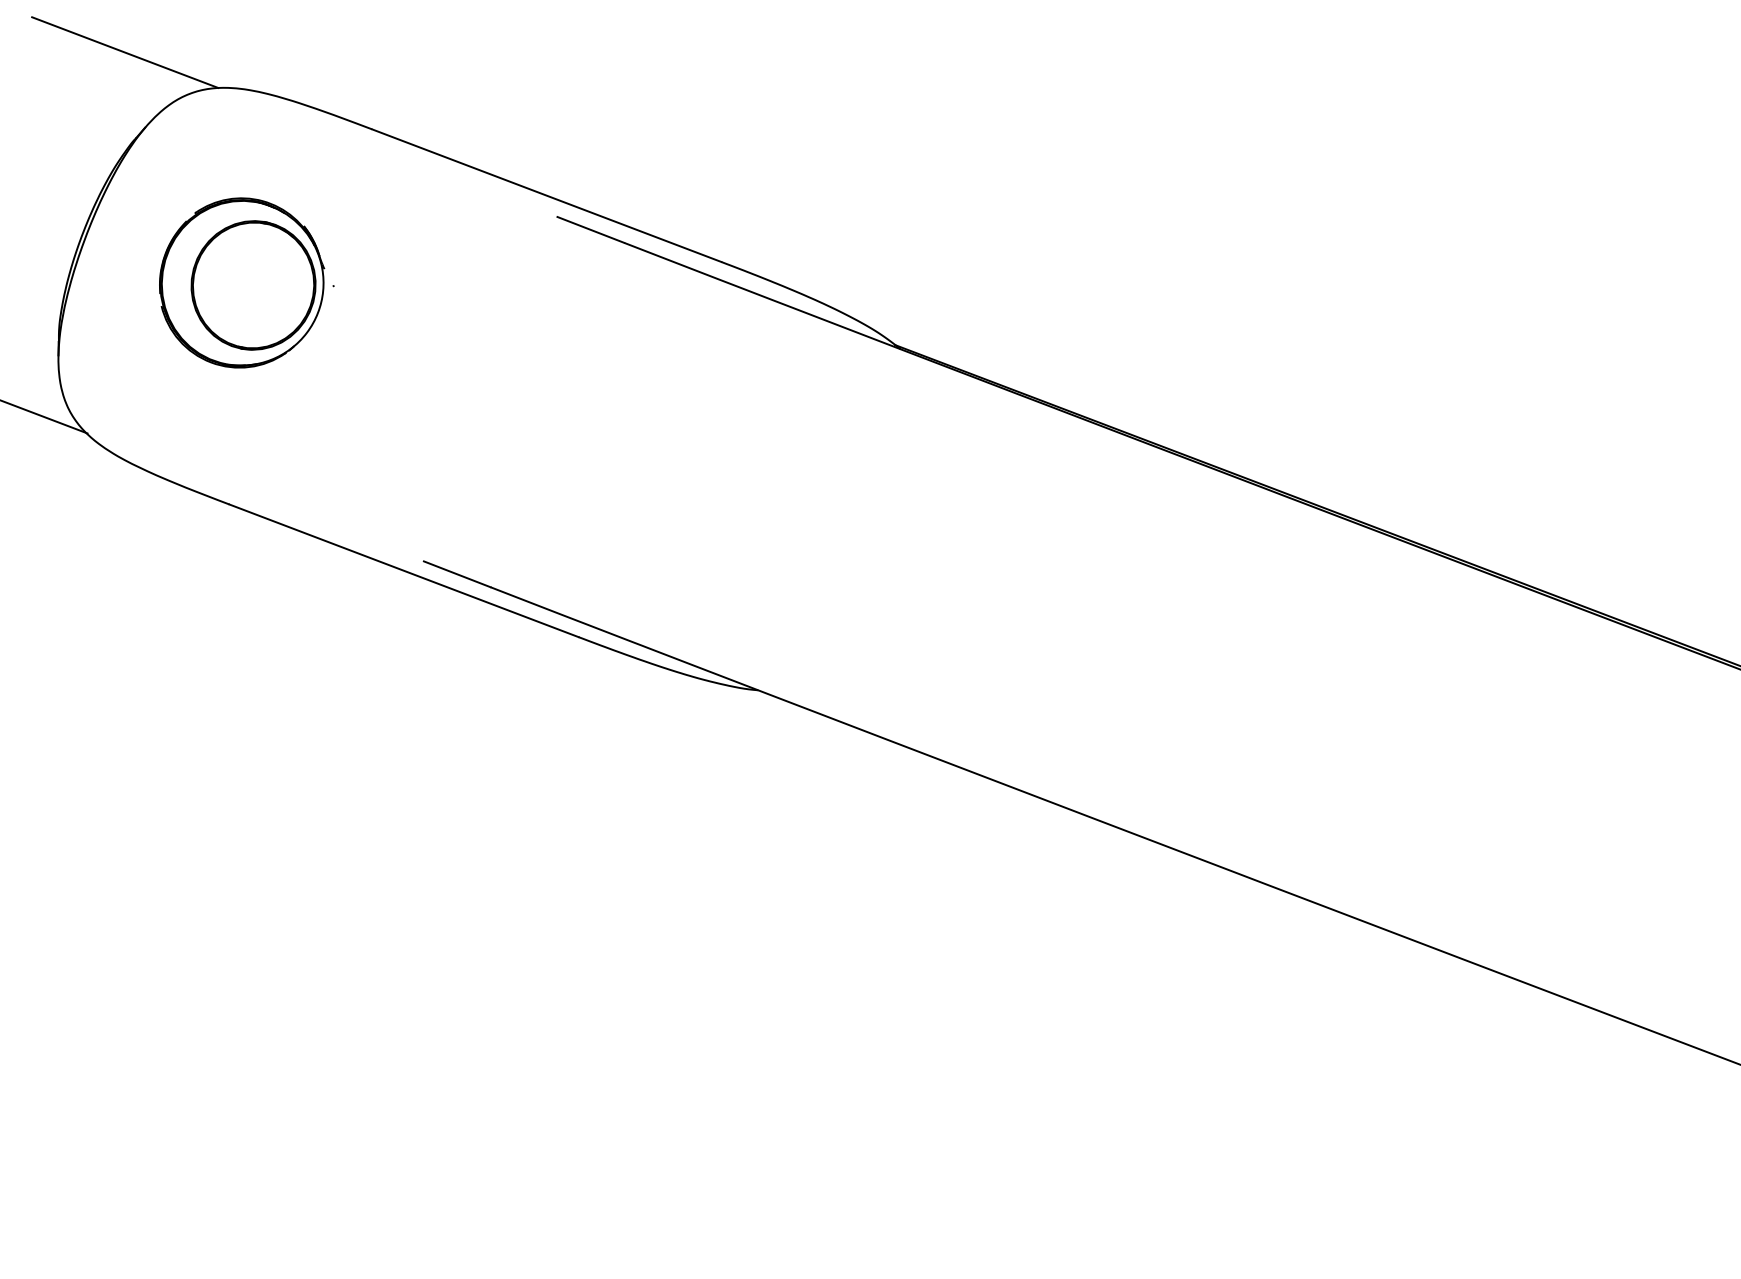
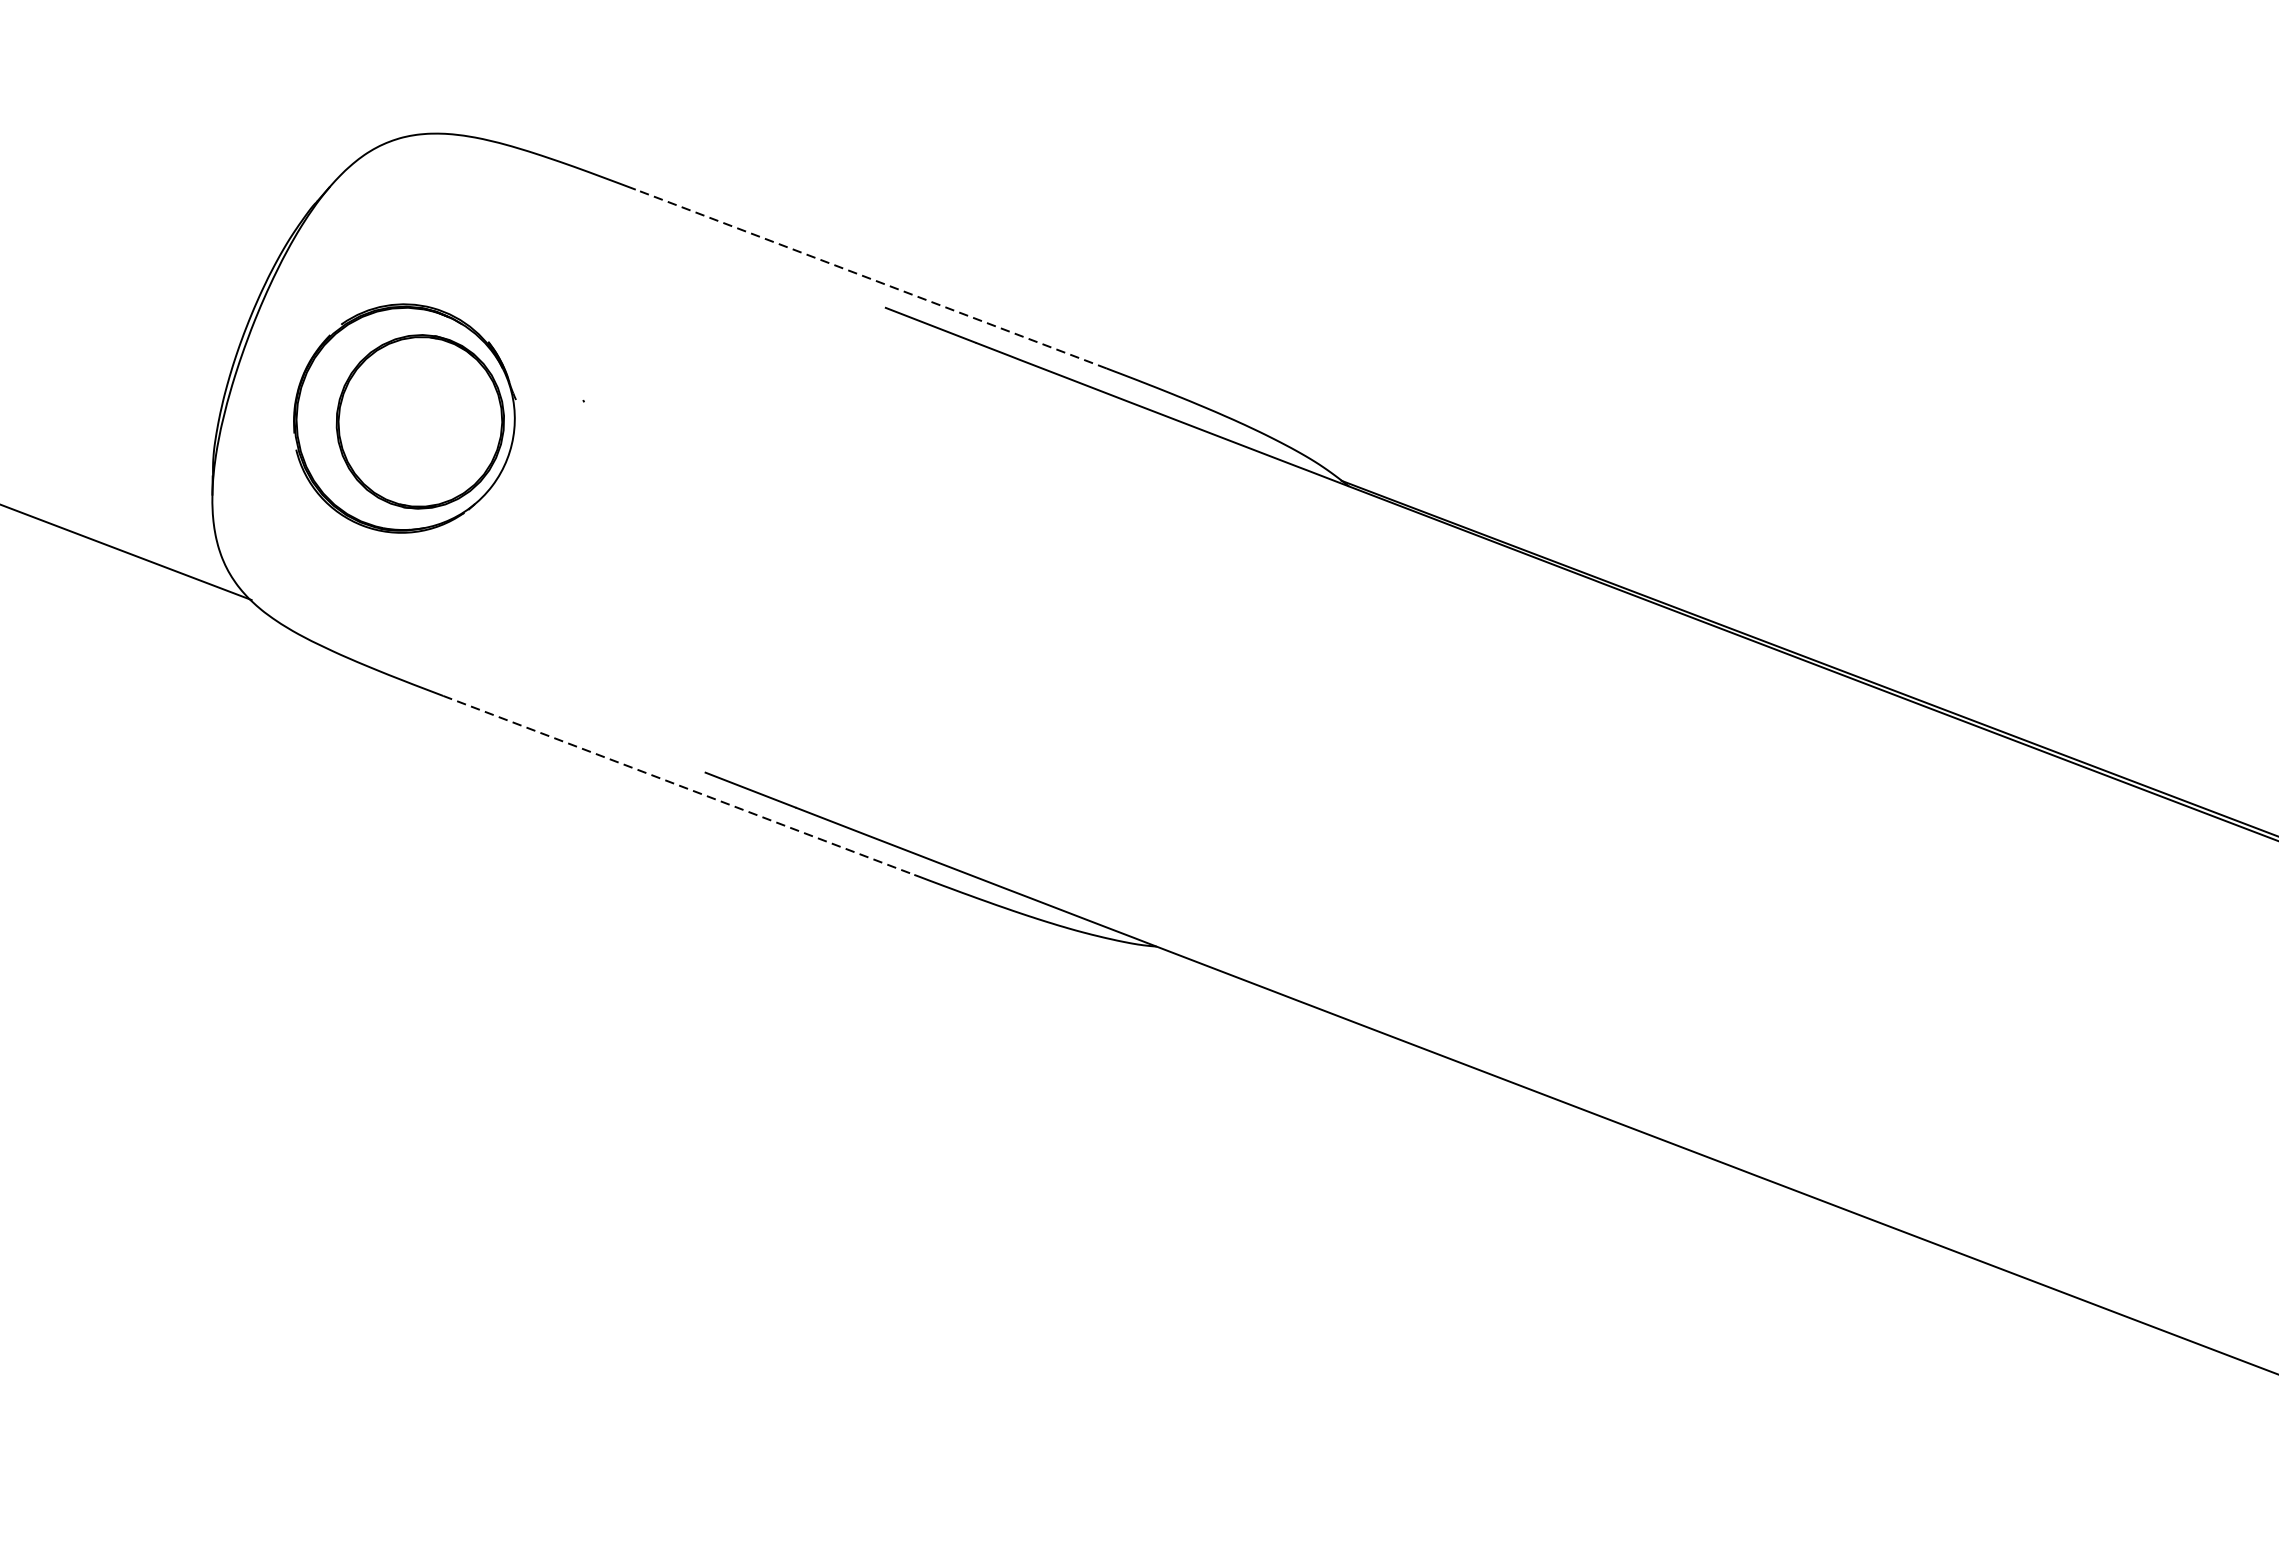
line: (125, 52) -> (302, 85), removed
line: (546, 195) -> (871, 278), solid -> dashed
part: (242, 282) -> (405, 417), moved
line: (404, 570) -> (679, 784), solid -> dashed

